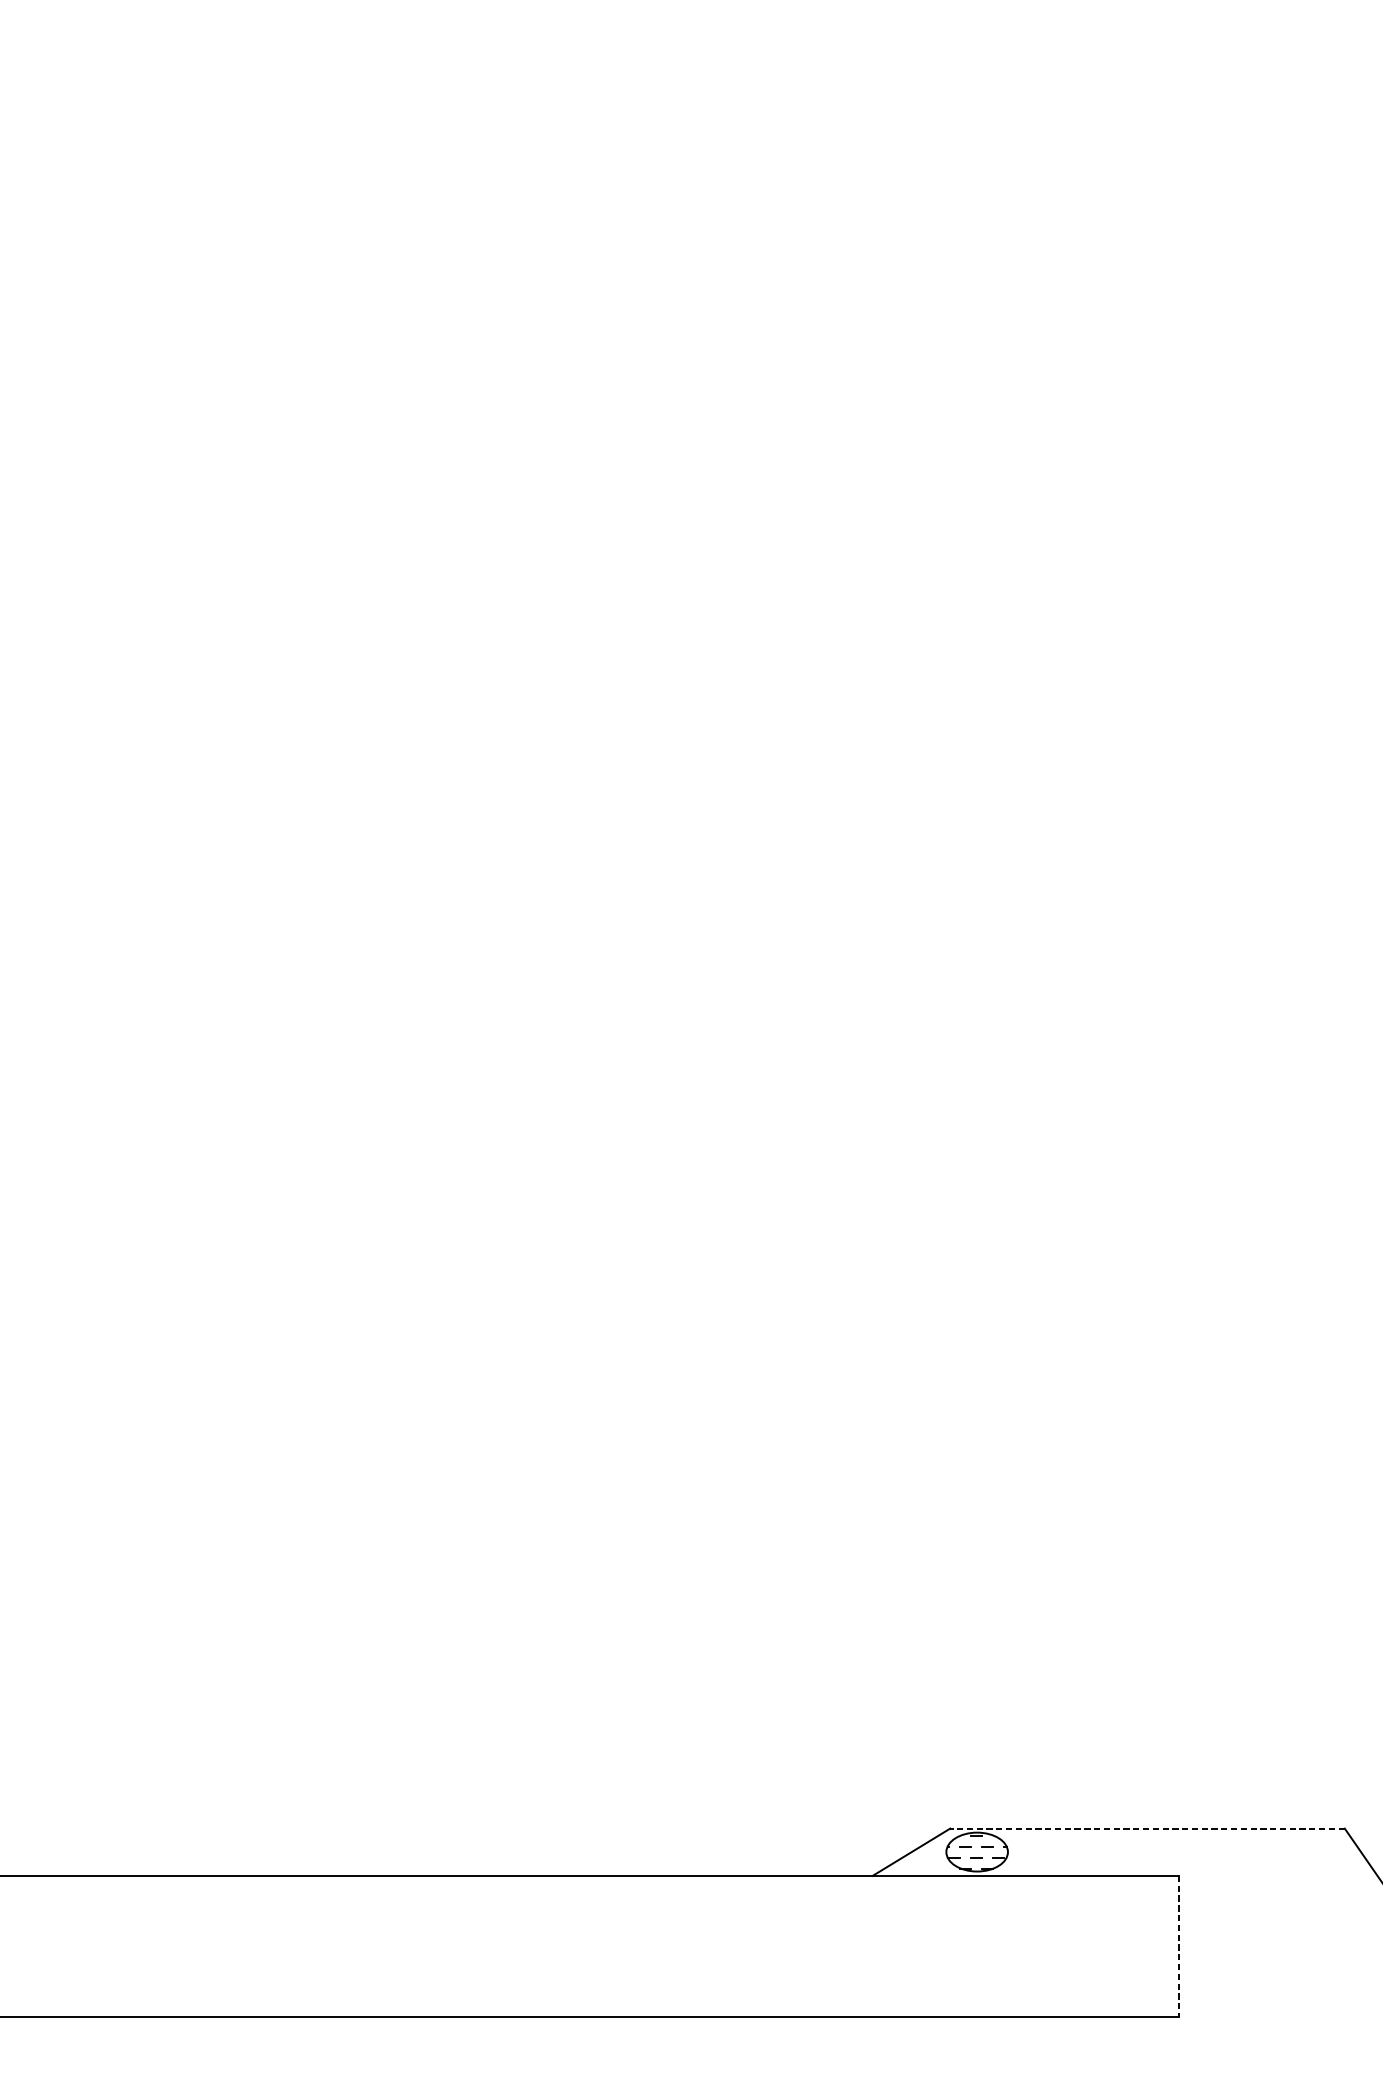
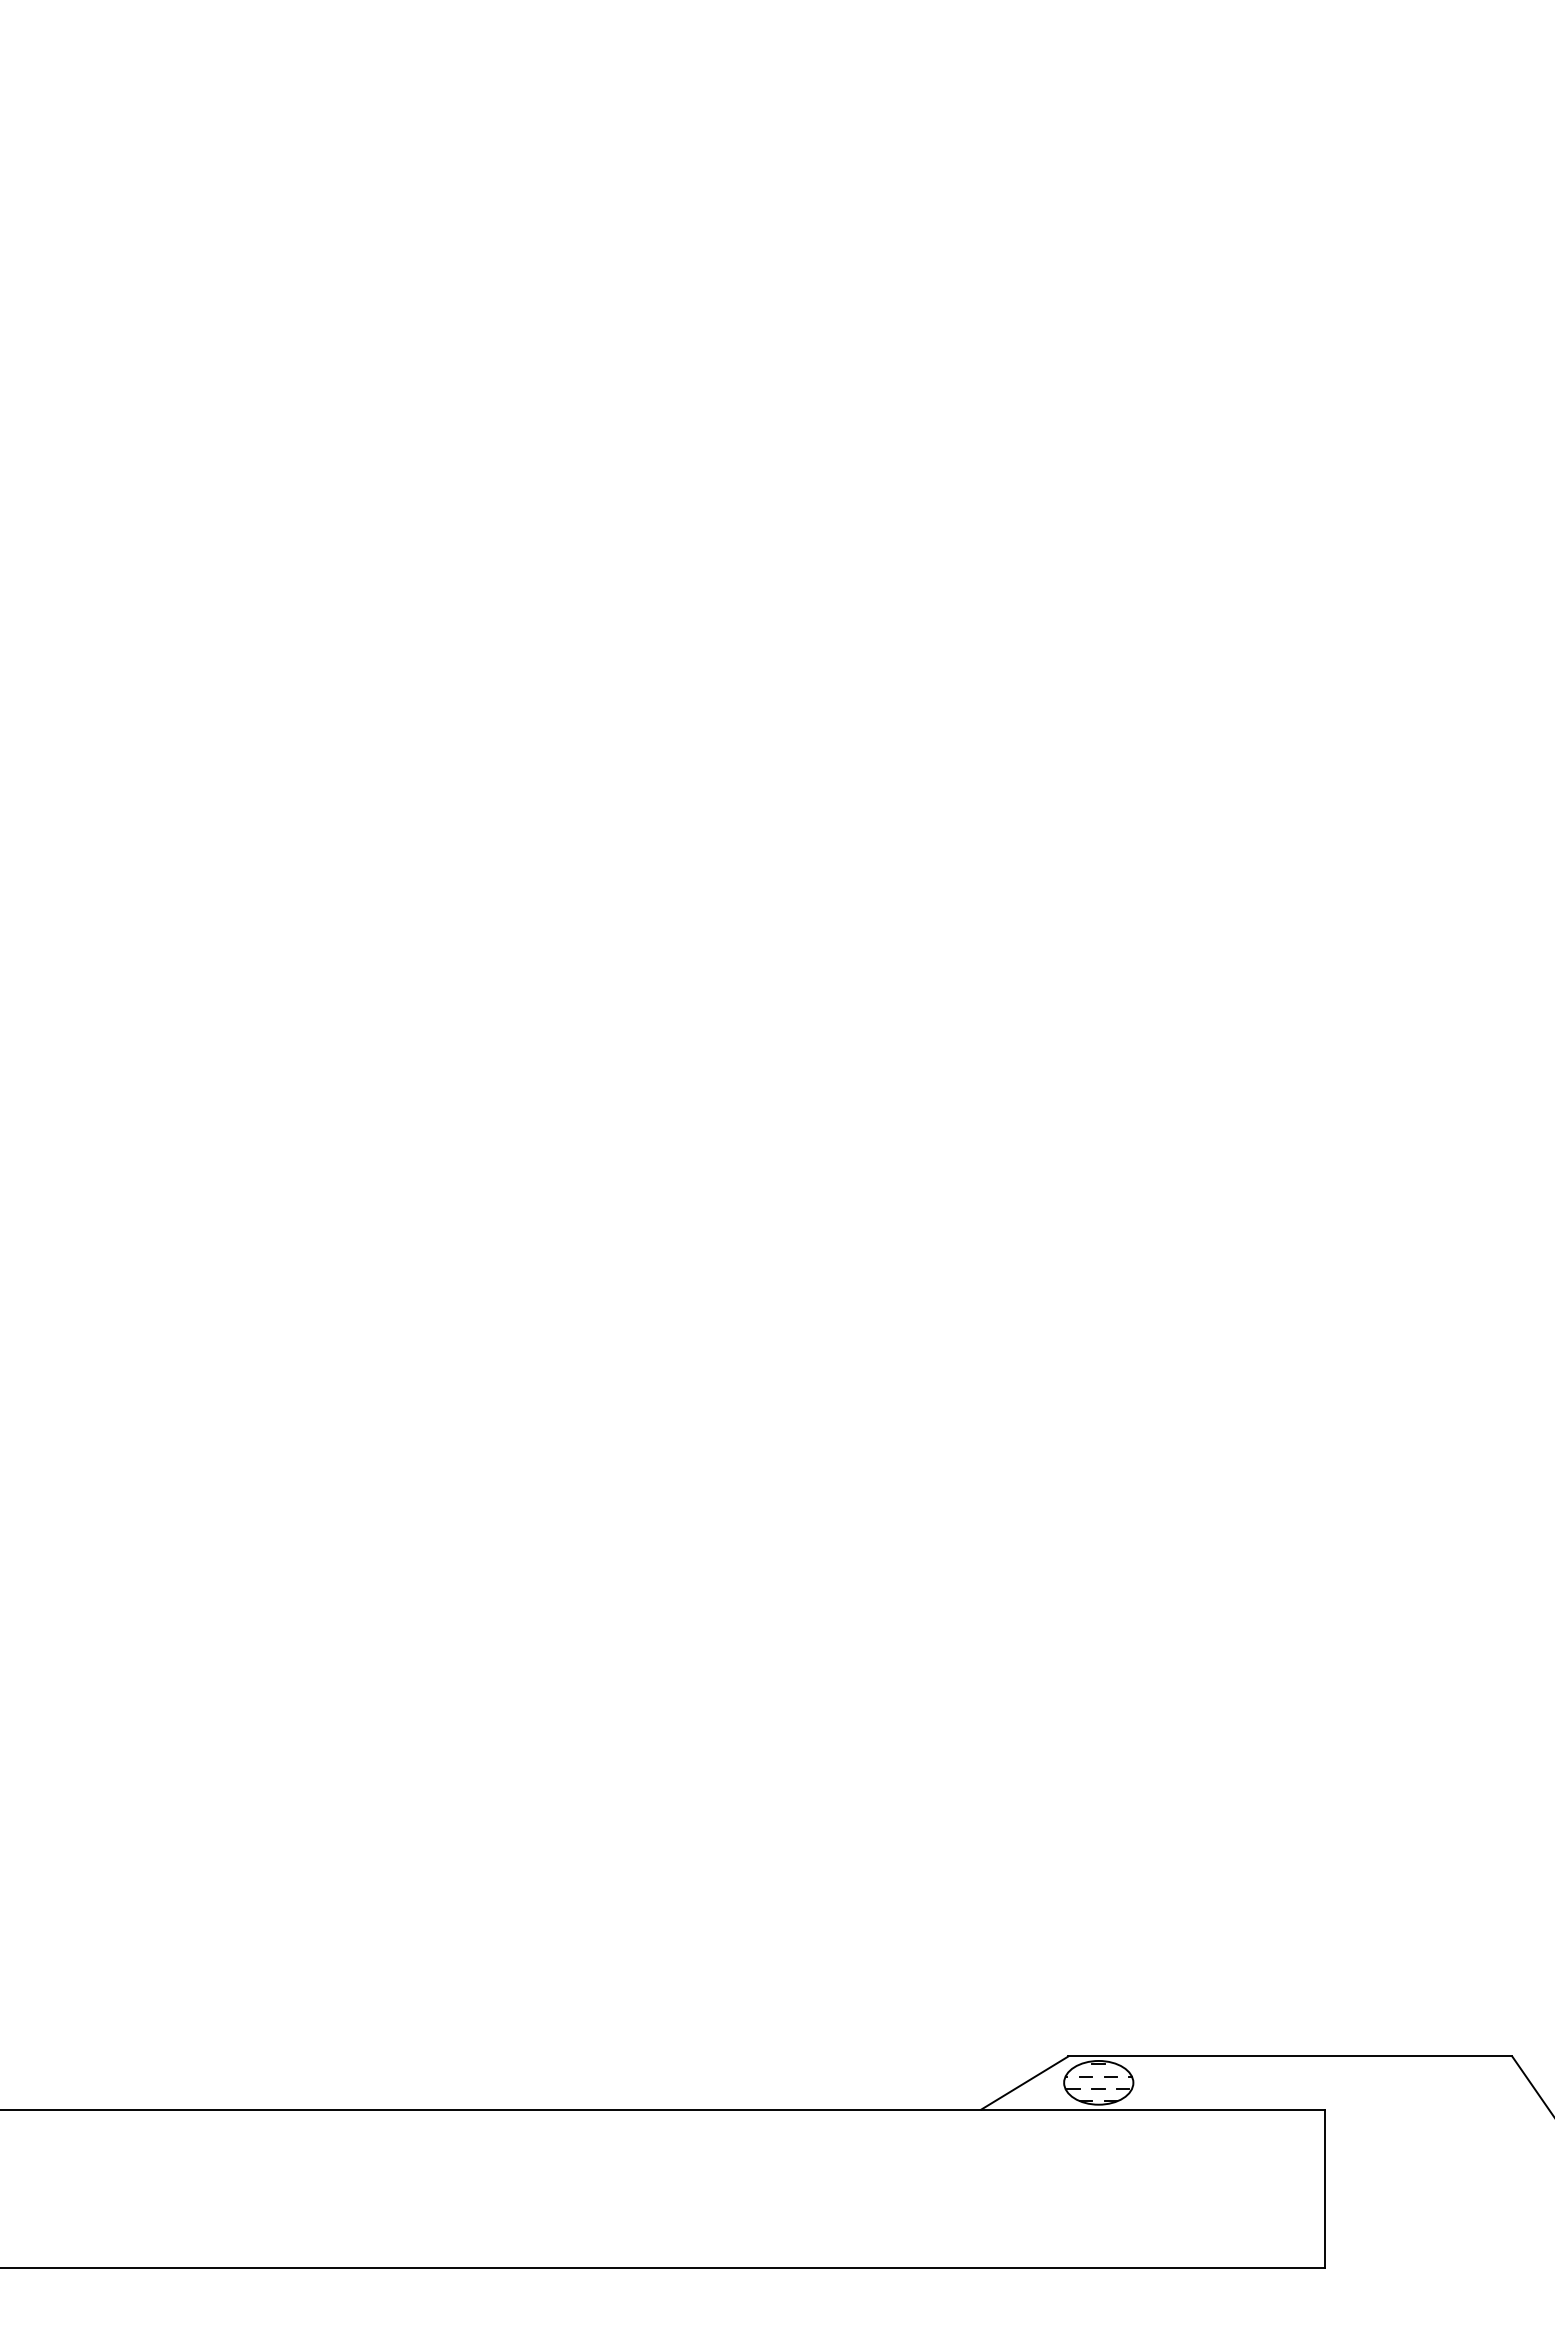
line: (1147, 1828) -> (1290, 2056), dashed -> solid
line: (1178, 1946) -> (1325, 2189), dashed -> solid

